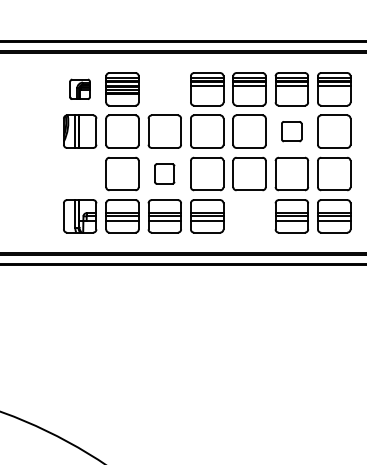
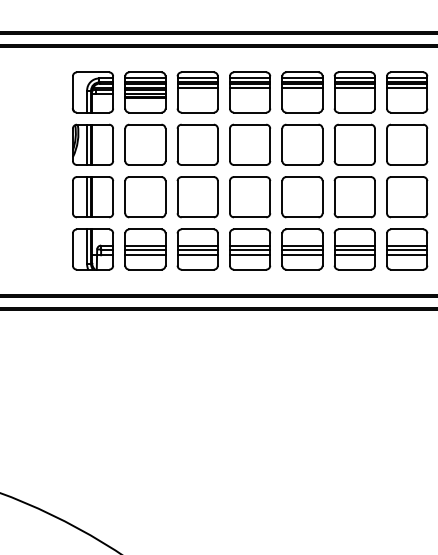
part: (79, 89) -> (92, 92), size x1.67
part: (164, 89) -> (197, 92), added
part: (291, 131) -> (354, 144), size x1.67
part: (80, 173) -> (93, 196), added
part: (164, 173) -> (197, 196), size x1.67
part: (249, 216) -> (302, 249), added

